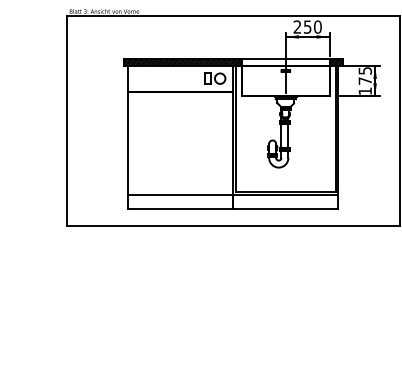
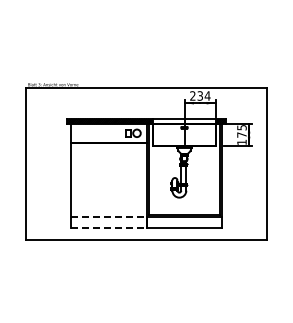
text: (312, 26) -> (203, 95), 250 -> 234
line: (180, 195) -> (108, 217), solid -> dashed
line: (180, 208) -> (108, 227), solid -> dashed

